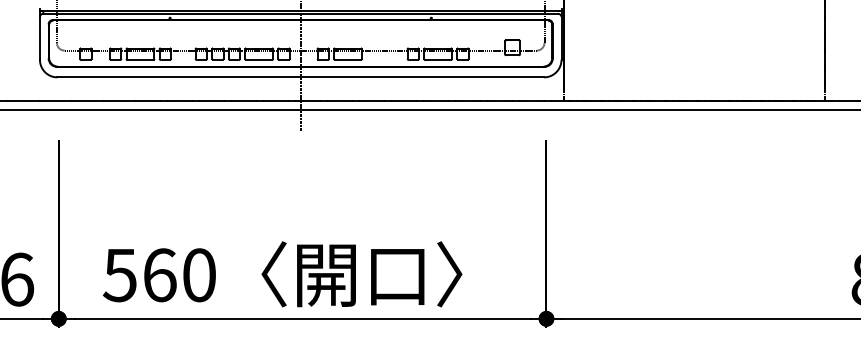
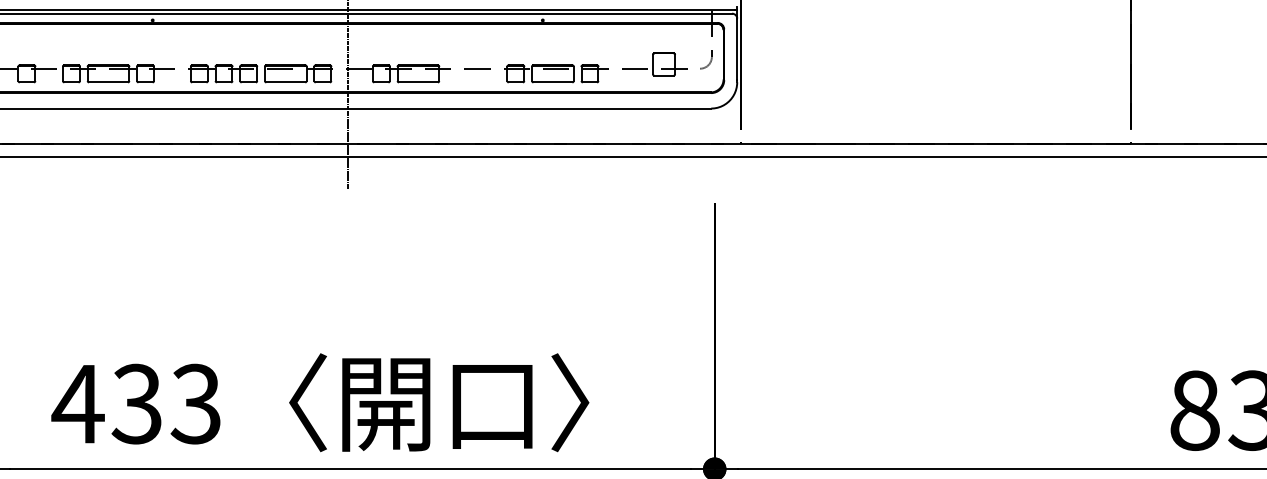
text: (158, 275) -> (135, 404), 560 -> 433

